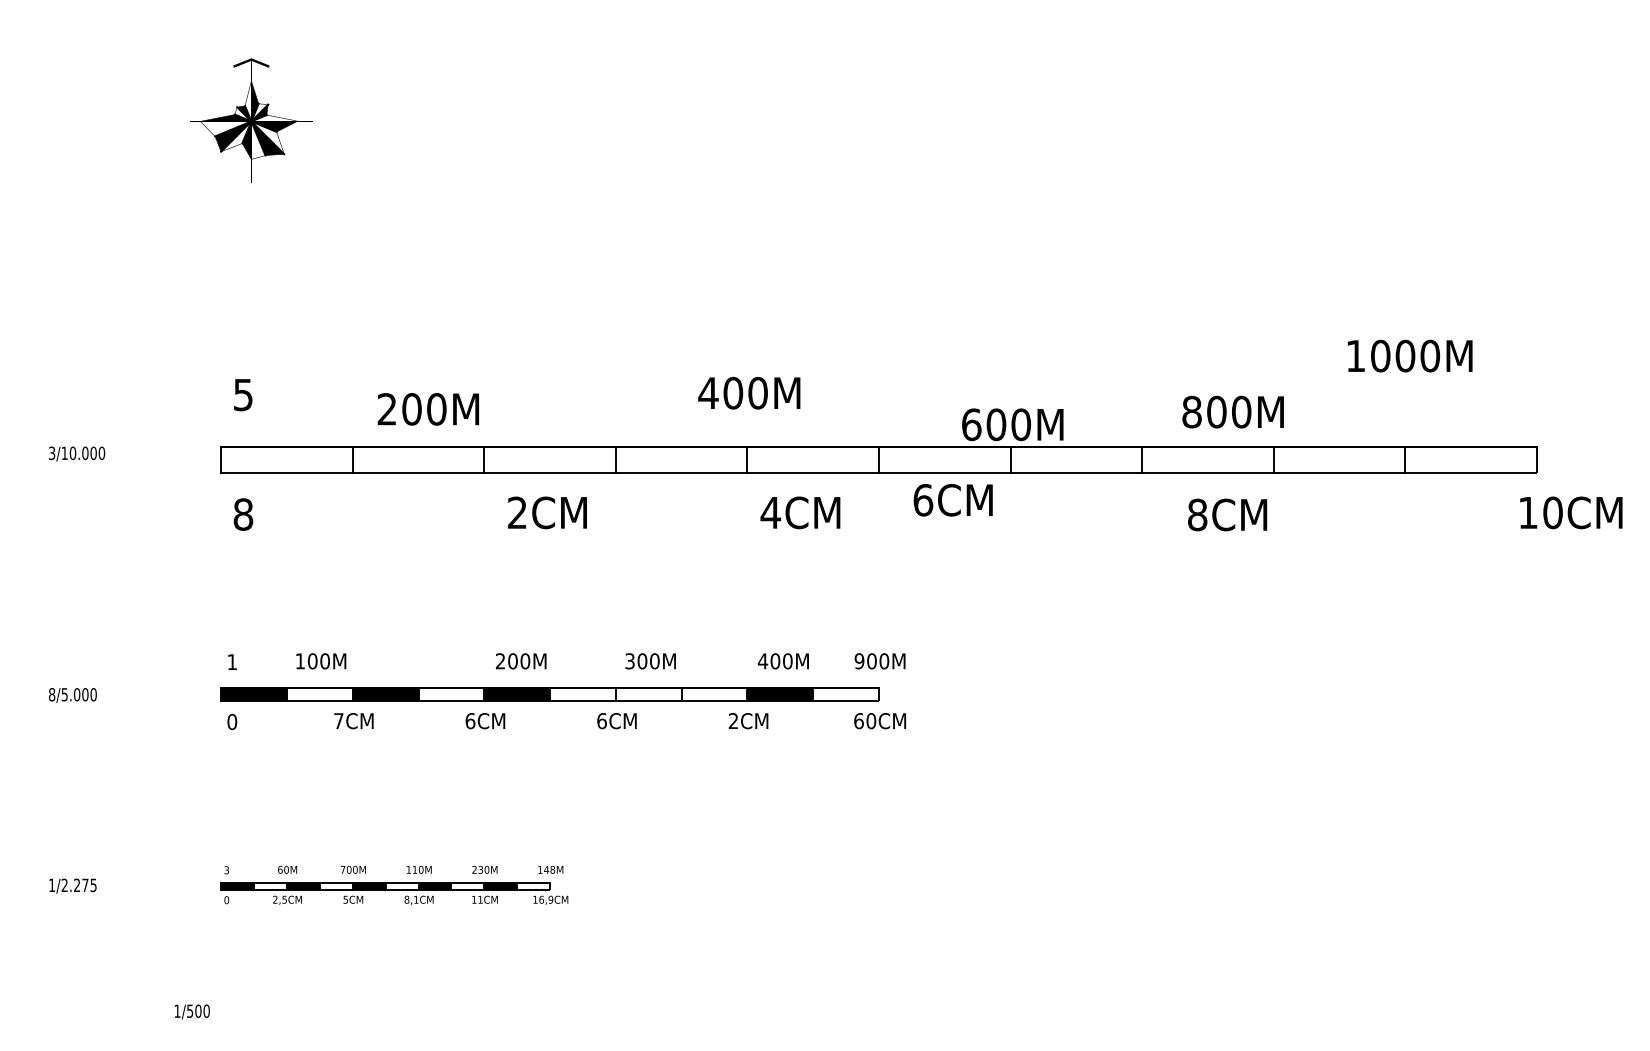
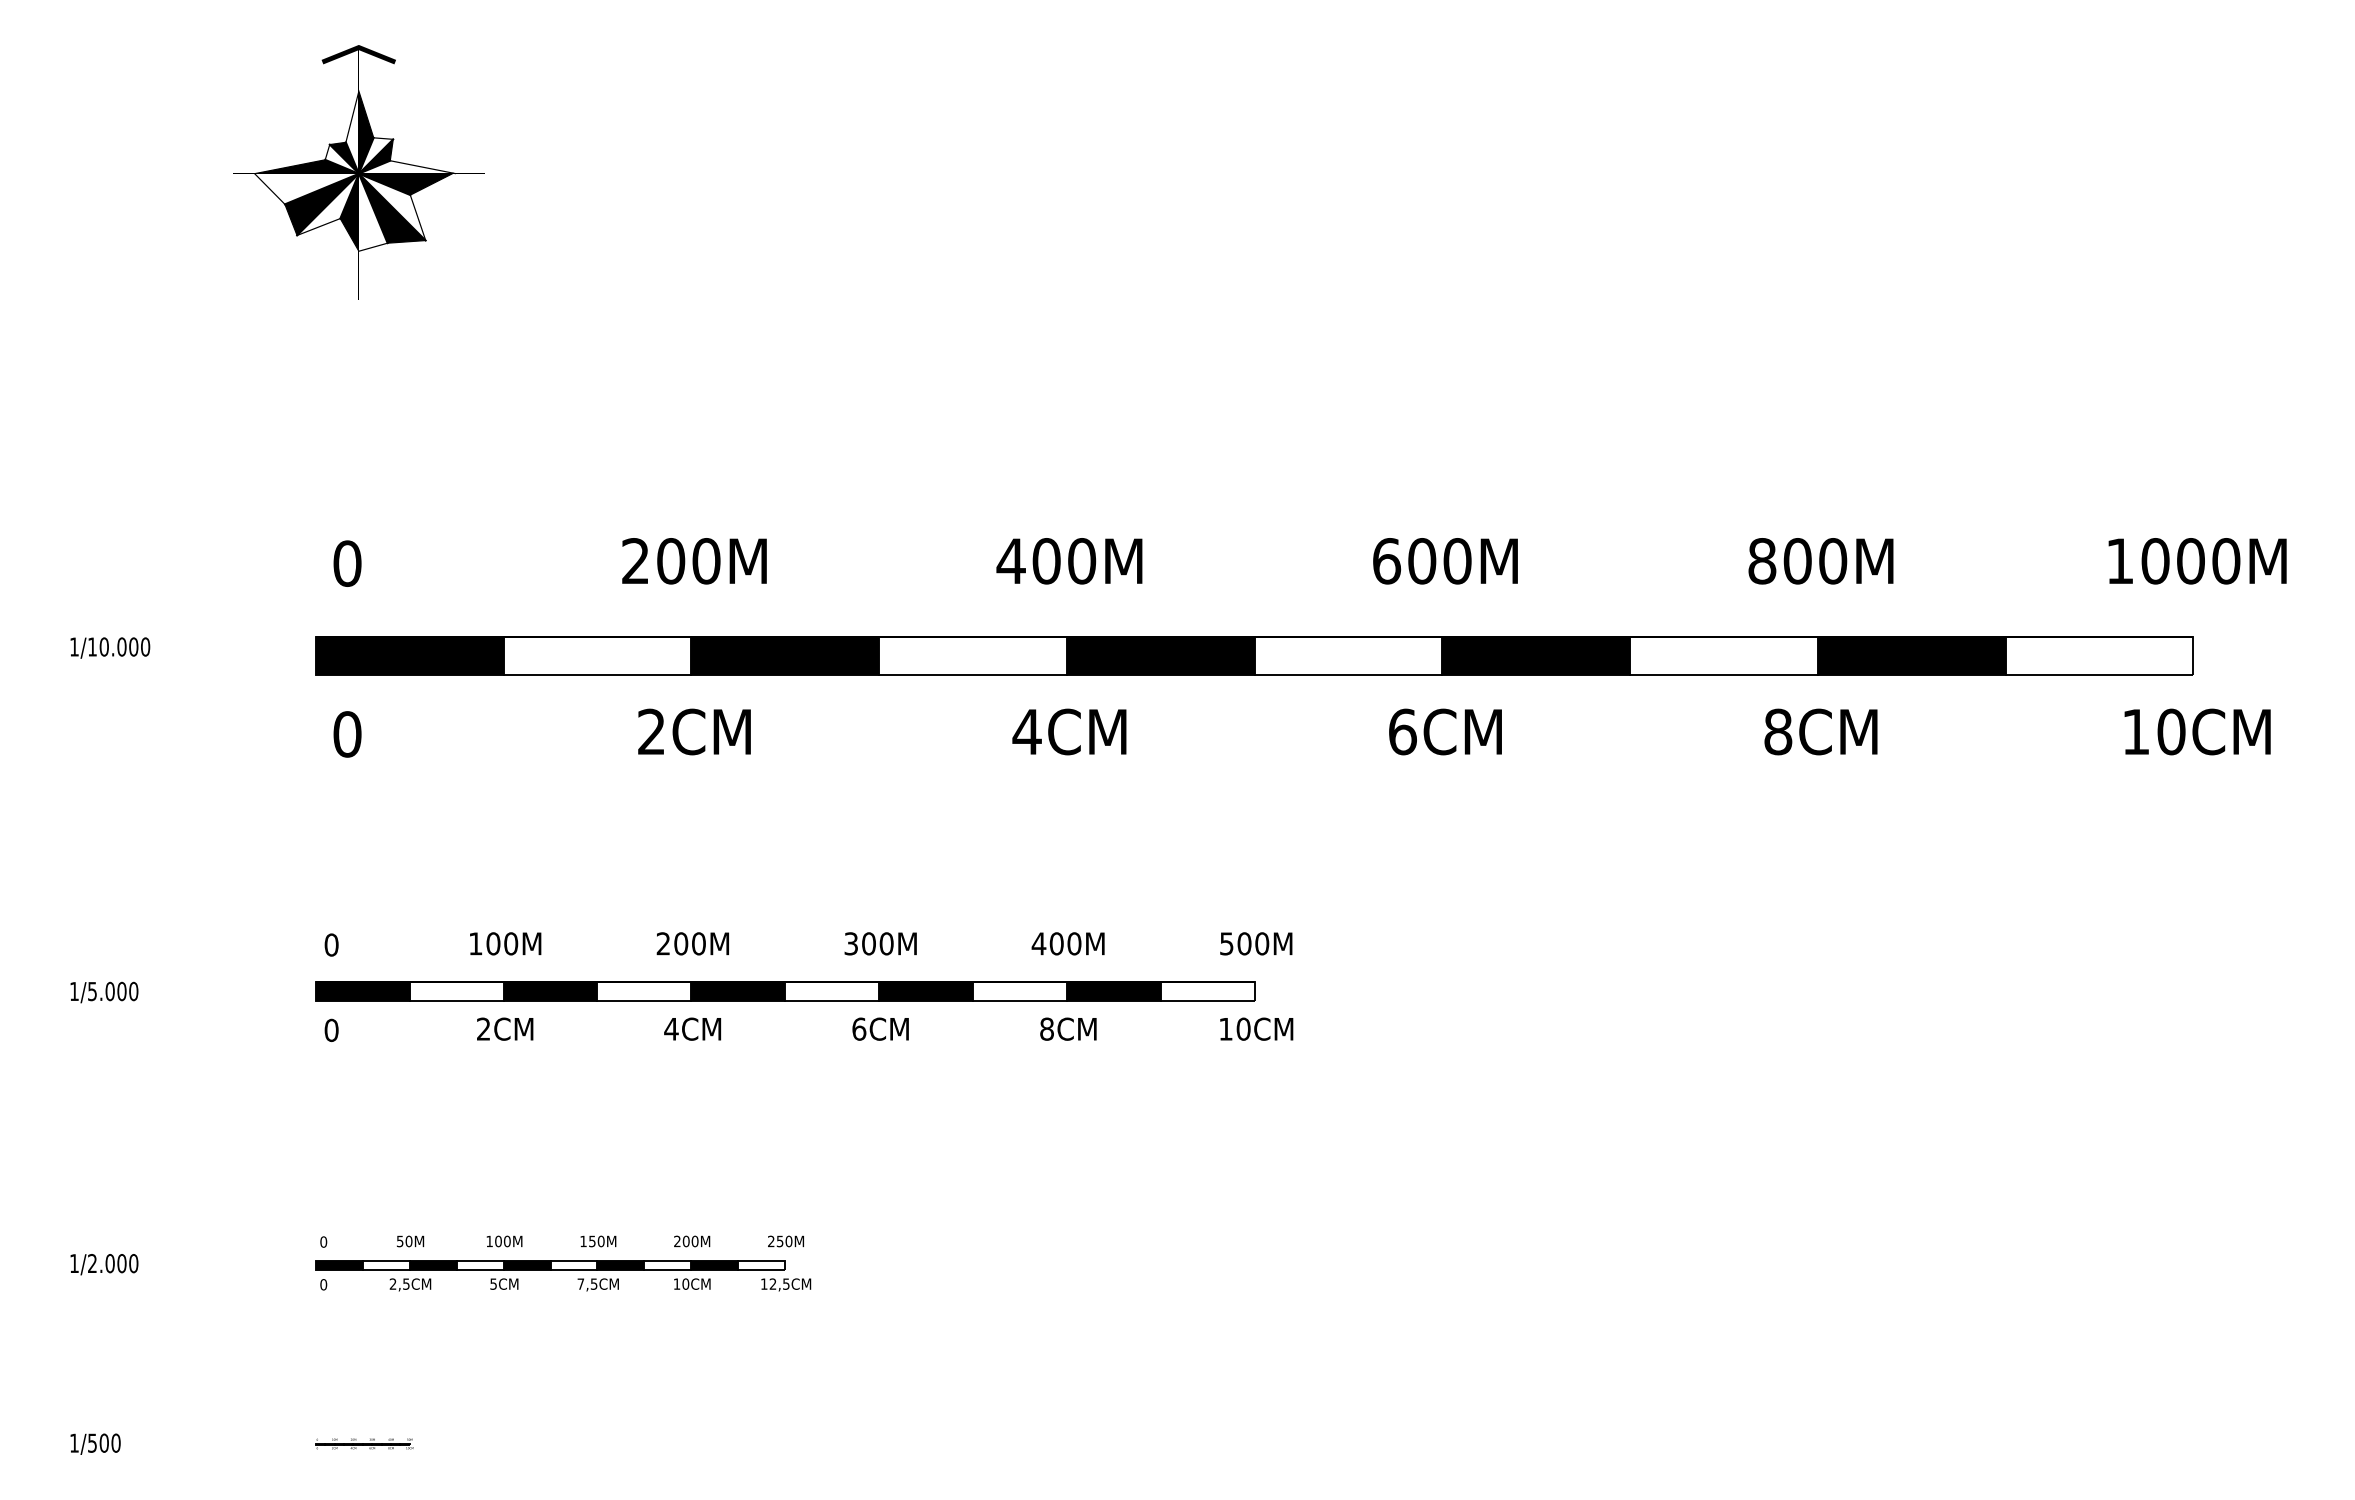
part: (251, 120) -> (358, 172), size x1.43
text: (1410, 356) -> (2197, 561), moved
text: (243, 394) -> (347, 563), 5 -> 0
text: (428, 409) -> (694, 561), moved
text: (1232, 412) -> (1820, 561), moved
text: (1012, 424) -> (1445, 561), moved
text: (52, 452) -> (74, 646), 3/10.000 -> 1/10.000
fill: (286, 459) -> (409, 655), added
fill: (550, 459) -> (785, 655), added
fill: (813, 459) -> (1160, 655), added
fill: (1076, 459) -> (1536, 655), added
fill: (1339, 459) -> (1911, 655), added
text: (953, 499) -> (1445, 731), moved
text: (547, 512) -> (694, 731), moved
text: (800, 512) -> (1069, 731), moved
text: (1571, 512) -> (2197, 731), moved
text: (243, 514) -> (347, 734), 8 -> 0
text: (1227, 514) -> (1820, 731), moved
text: (232, 661) -> (331, 944), 1 -> 0
text: (321, 661) -> (505, 943), moved
text: (520, 661) -> (692, 943), moved
text: (650, 661) -> (880, 943), moved
text: (782, 661) -> (1067, 943), moved
text: (859, 661) -> (1226, 943), 900M -> 500M
text: (52, 694) -> (74, 991), 8/5.000 -> 1/5.000
fill: (648, 694) -> (925, 990), added
text: (338, 720) -> (483, 1028), 7CM -> 2CM
text: (470, 720) -> (671, 1028), 6CM -> 4CM
text: (733, 720) -> (1046, 1028), 2CM -> 8CM
text: (859, 720) -> (1226, 1028), 60CM -> 10CM
text: (226, 869) -> (323, 1241), 3 -> 0
text: (279, 869) -> (399, 1241), 60M -> 50M
text: (342, 869) -> (489, 1241), 700M -> 100M
text: (415, 869) -> (592, 1241), 110M -> 150M
text: (480, 869) -> (685, 1241), 230M -> 200M
text: (546, 869) -> (780, 1241), 148M -> 250M
text: (85, 885) -> (121, 1263), 1/2.275 -> 1/2.000
text: (411, 899) -> (587, 1283), 8,1CM -> 7,5CM
text: (480, 899) -> (685, 1283), 11CM -> 10CM
text: (546, 899) -> (779, 1283), 16,9CM -> 12,5CM
text: (192, 1011) -> (95, 1443), moved
part: (255, 1011) -> (364, 1443), added

